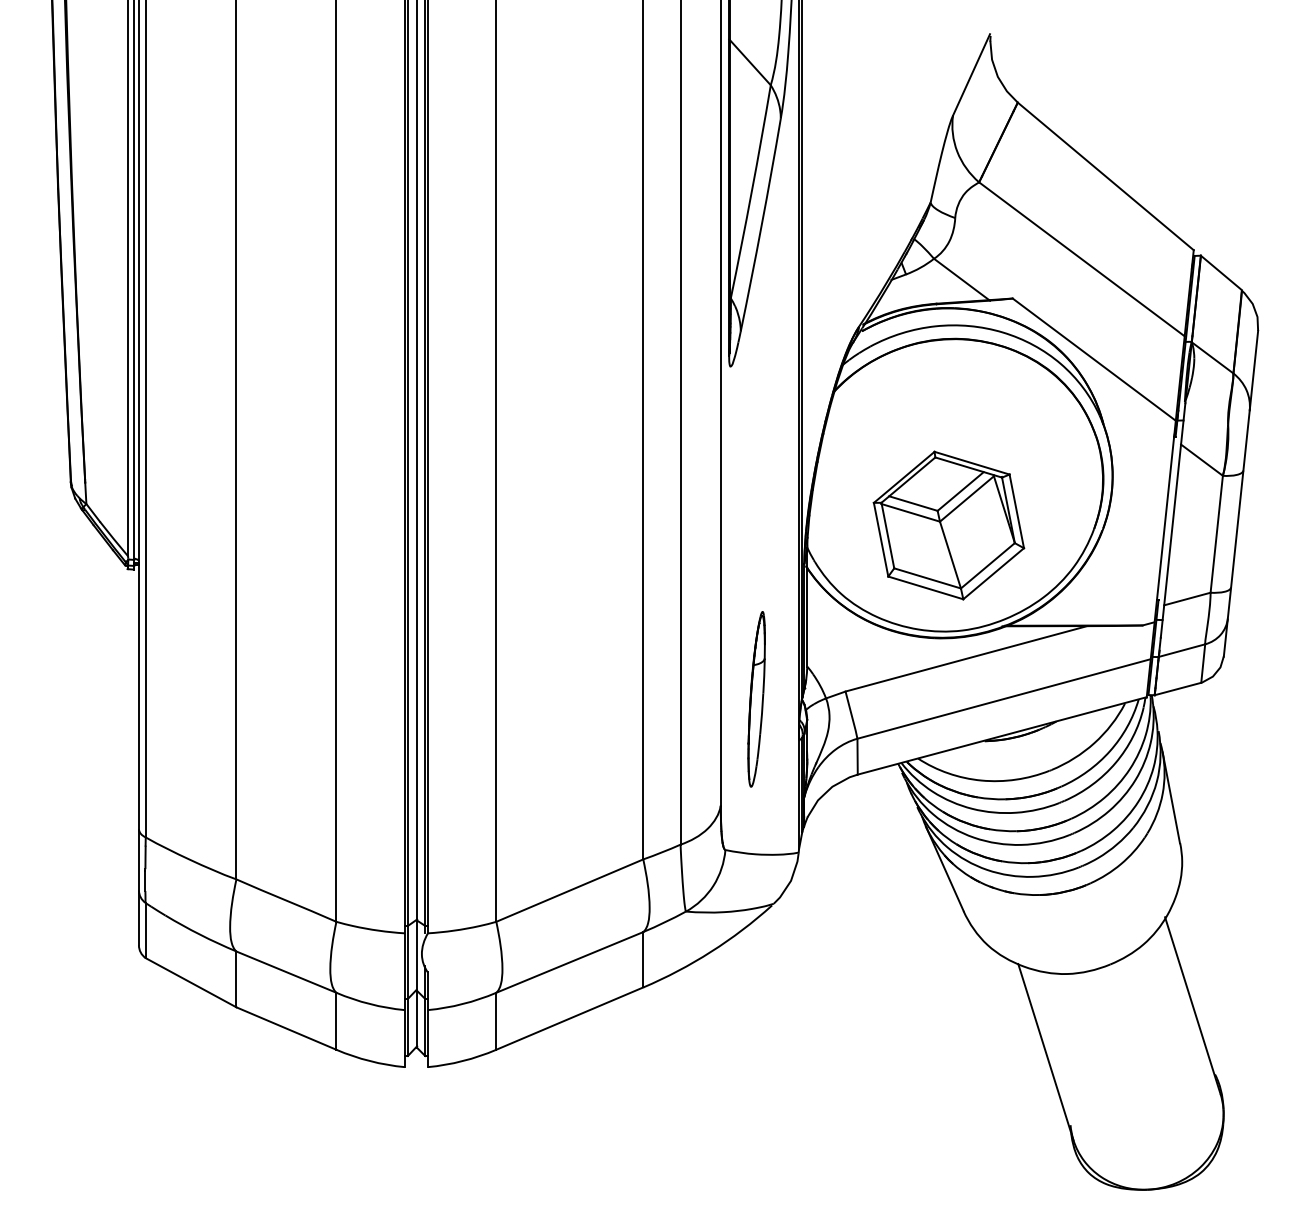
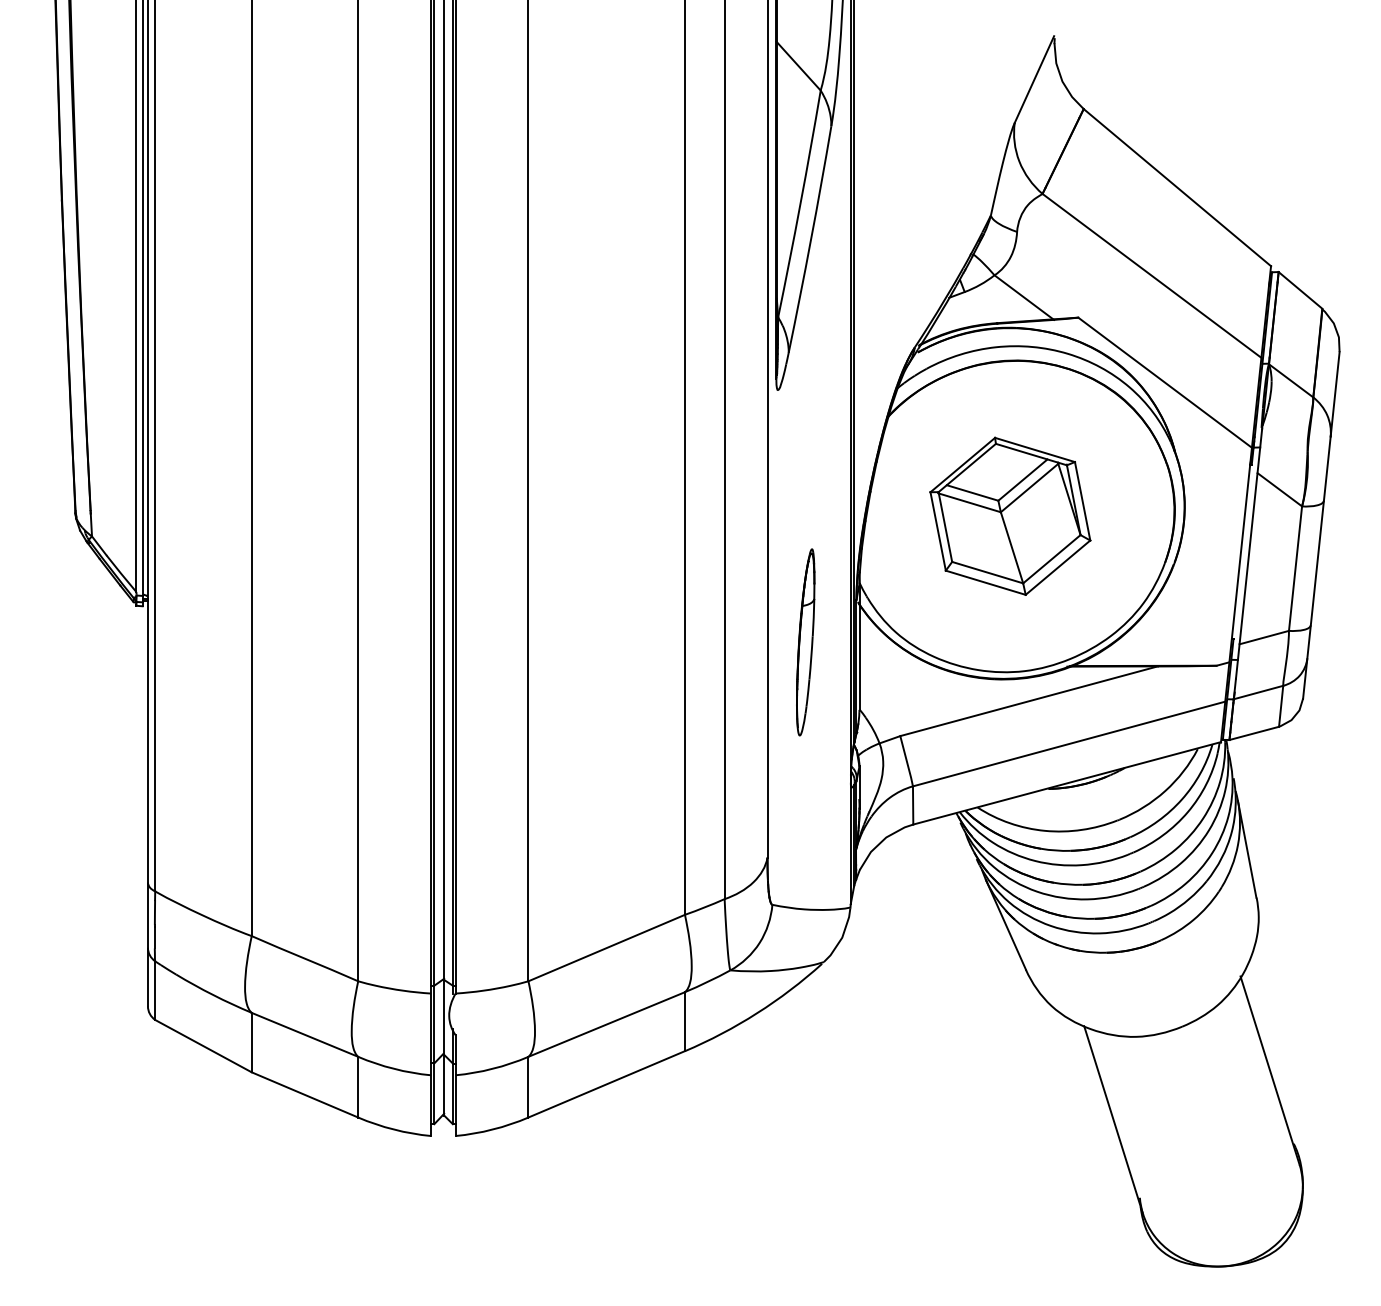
part: (949, 524) -> (1010, 515), moved
part: (756, 699) -> (805, 642), moved

